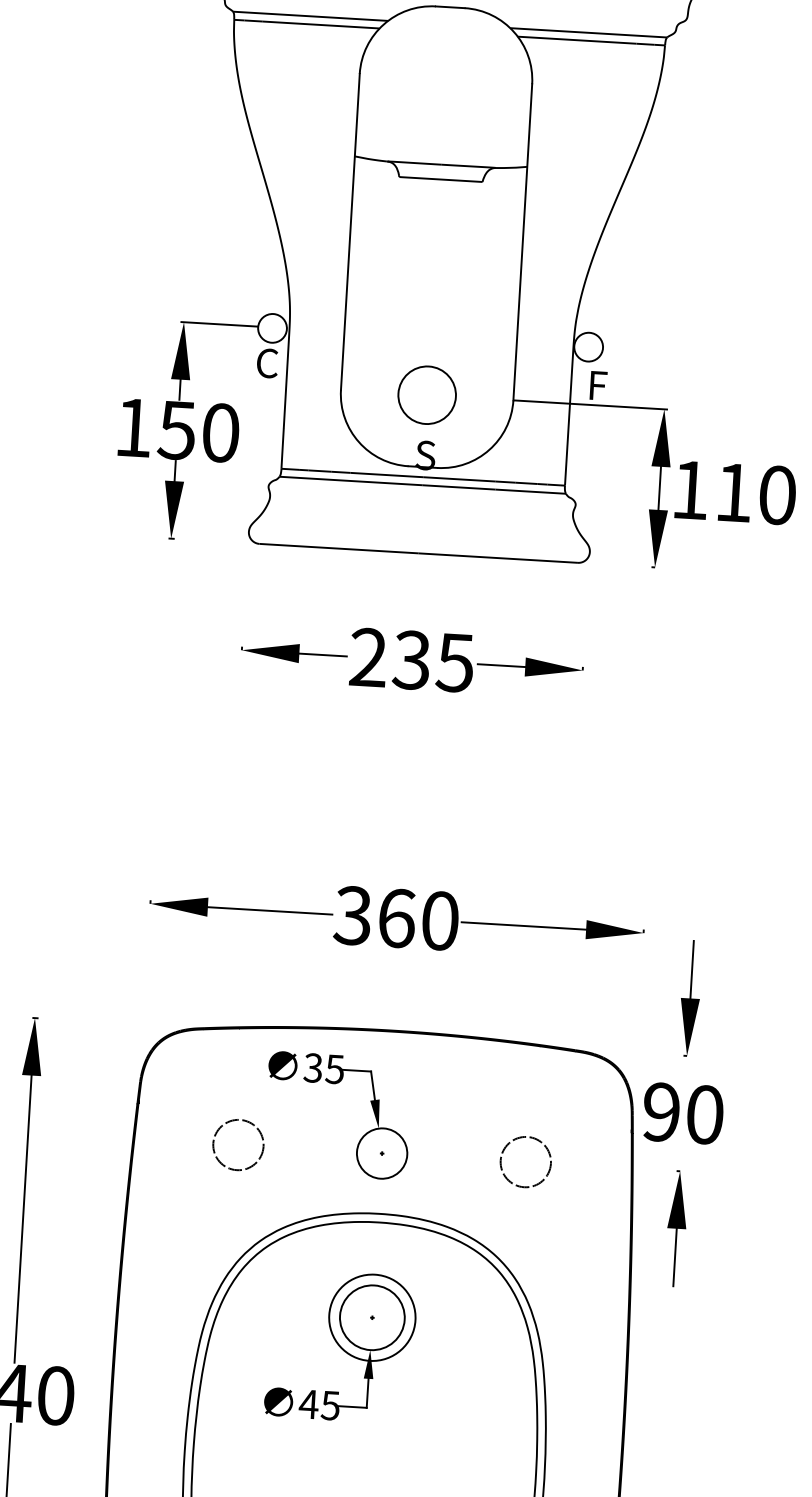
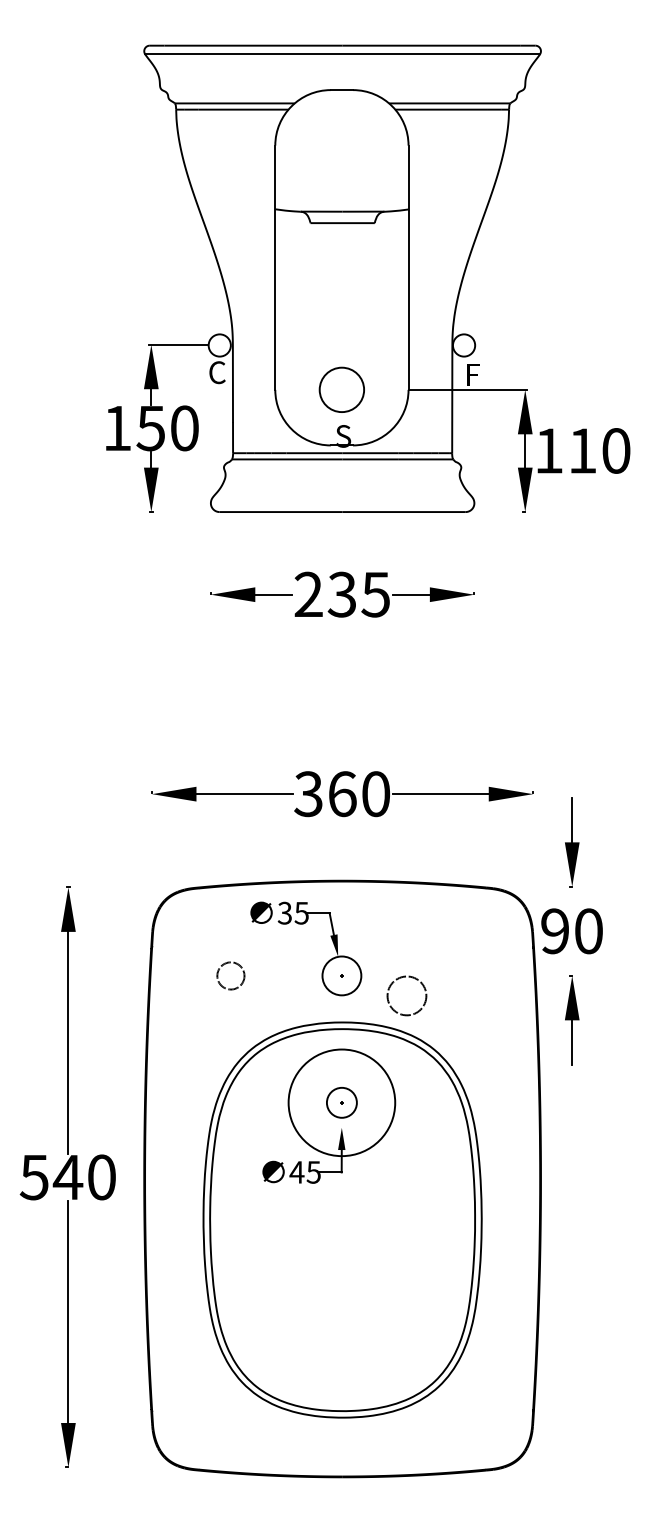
circle: (237, 1144) -> (230, 975), size x0.7
circle: (525, 1161) -> (406, 995), moved
circle: (371, 1317) -> (341, 1102), size x0.6
circle: (371, 1317) -> (341, 1102), size x1.6

